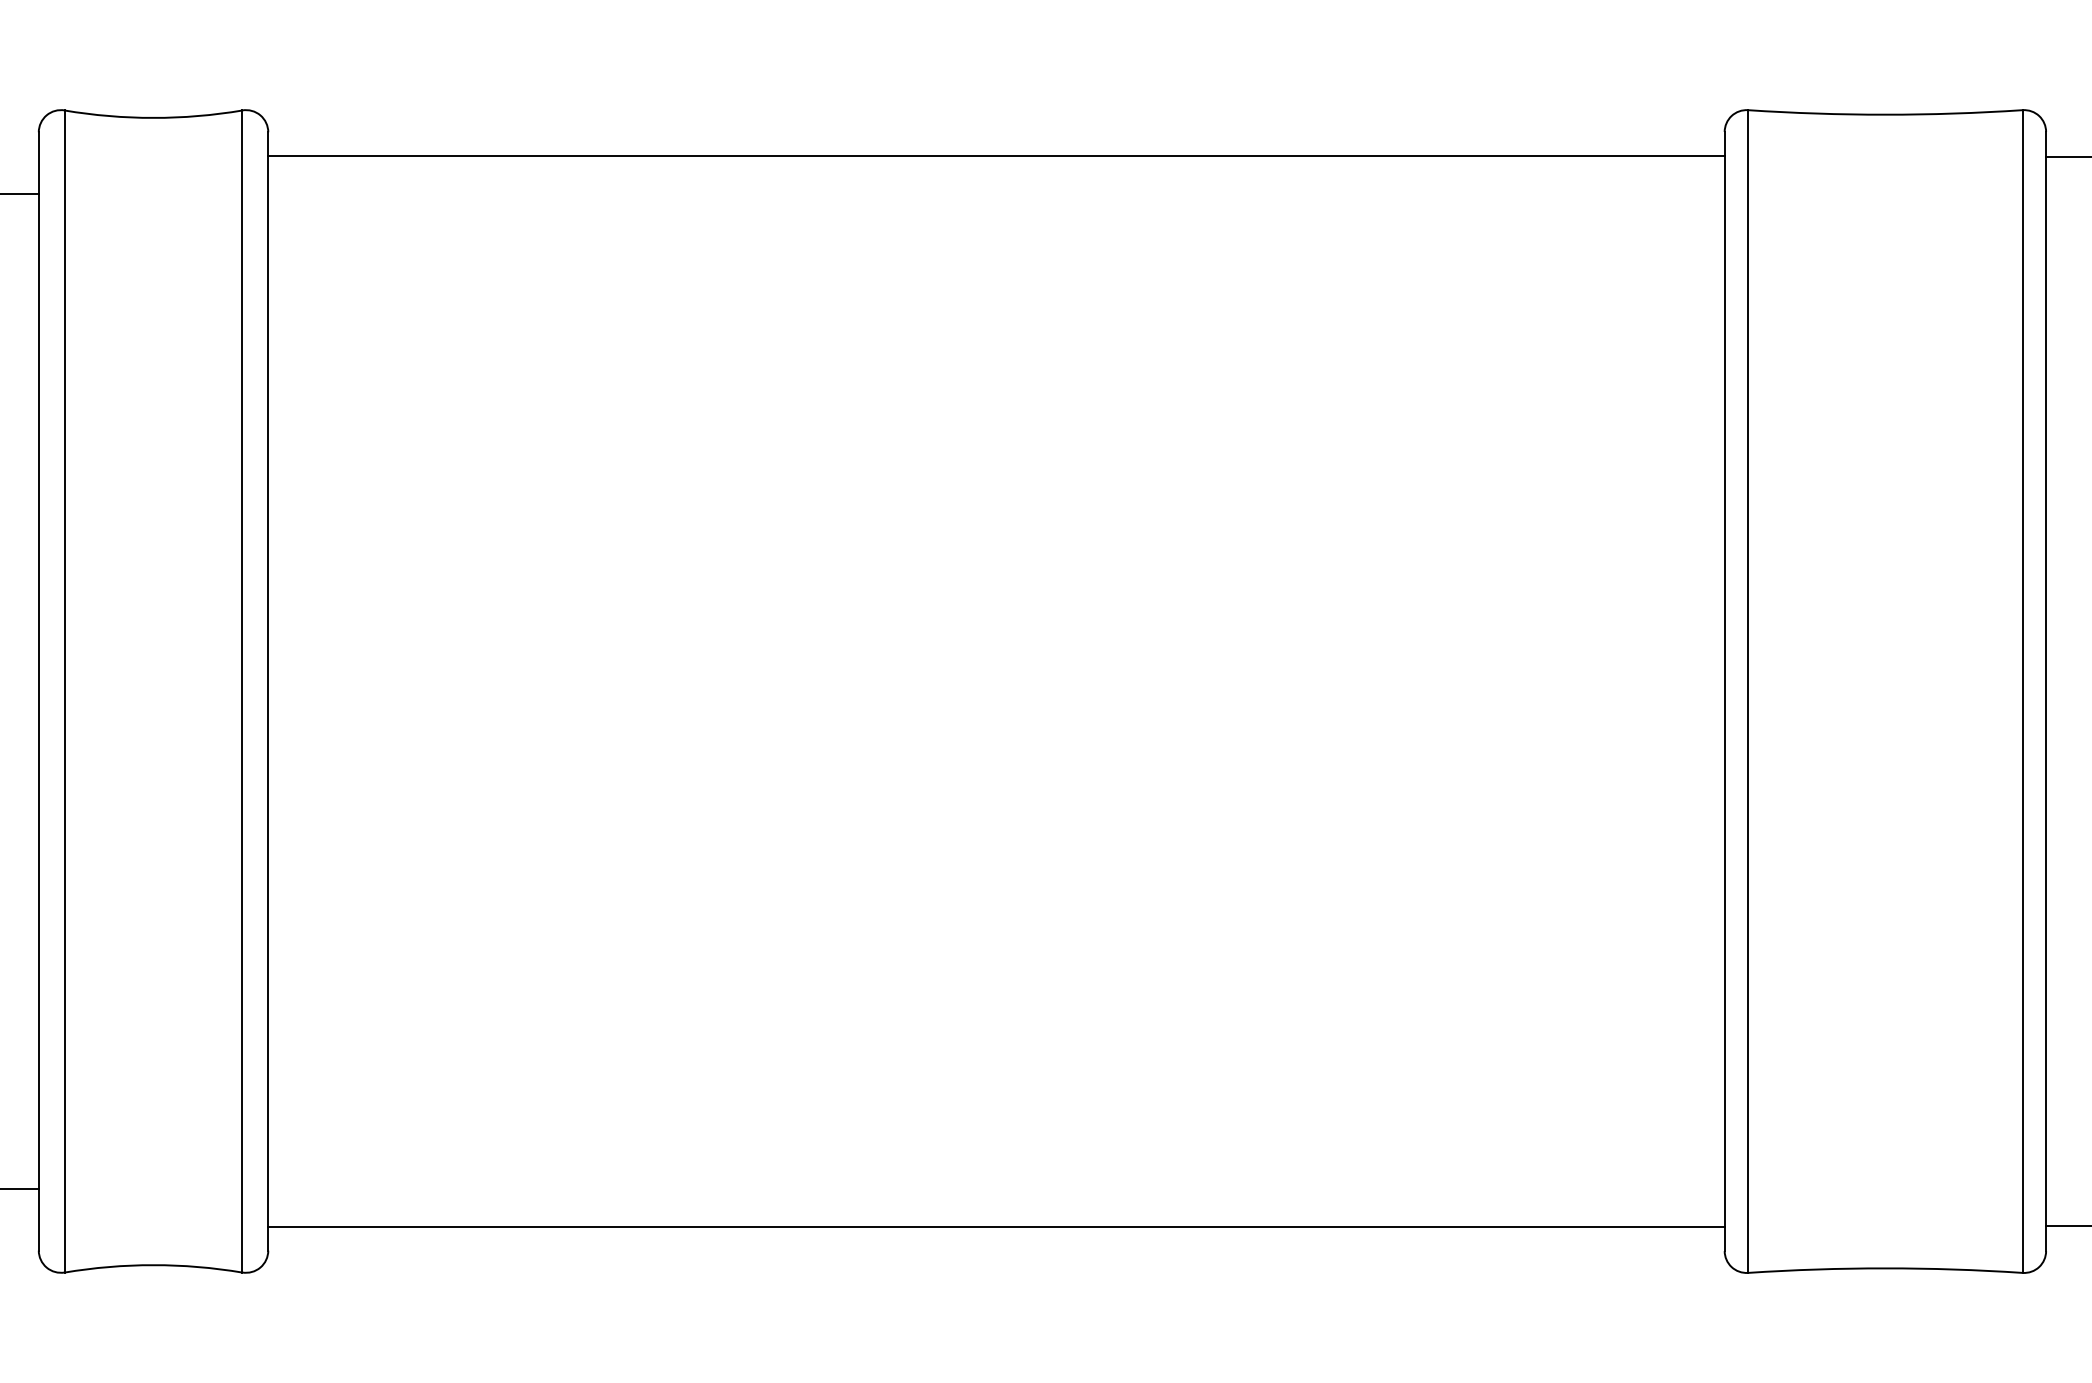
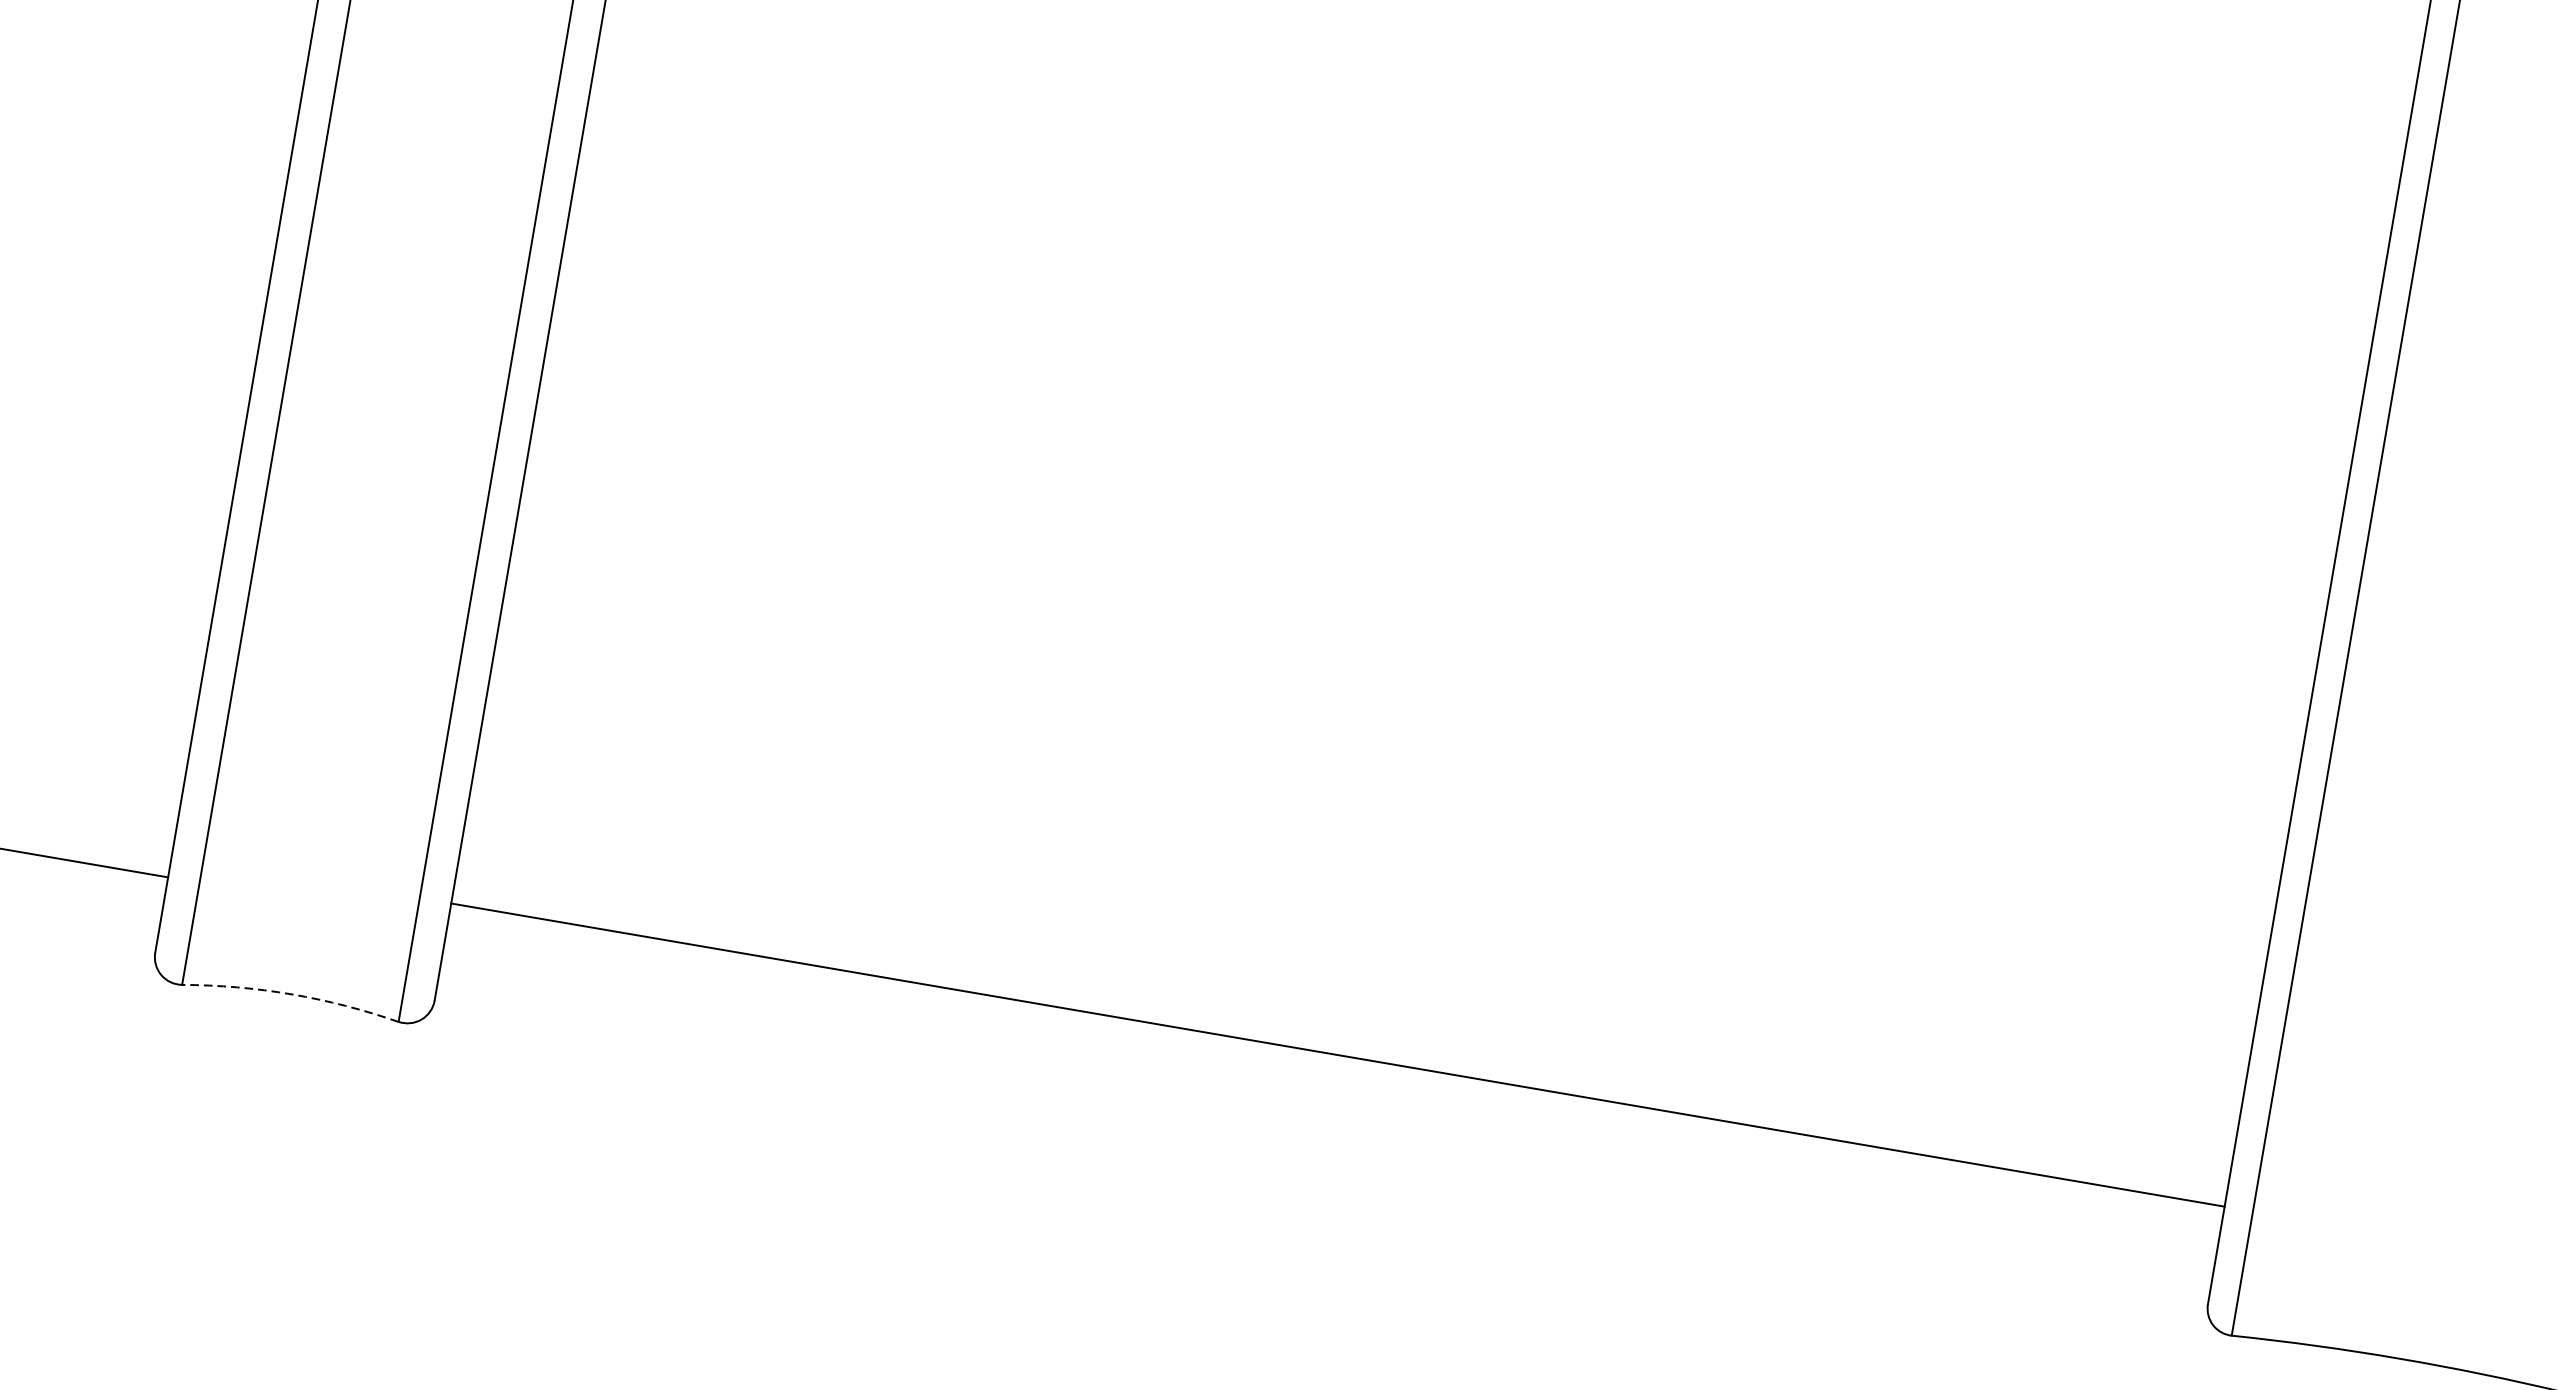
line: (996, 1226) -> (1338, 1054), moved
arc: (153, 1265) -> (291, 994), solid -> dashed

